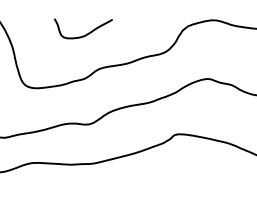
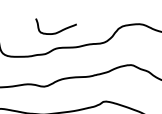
curve: (85, 34) -> (56, 32), moved

